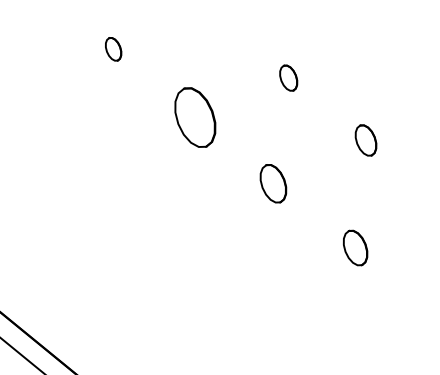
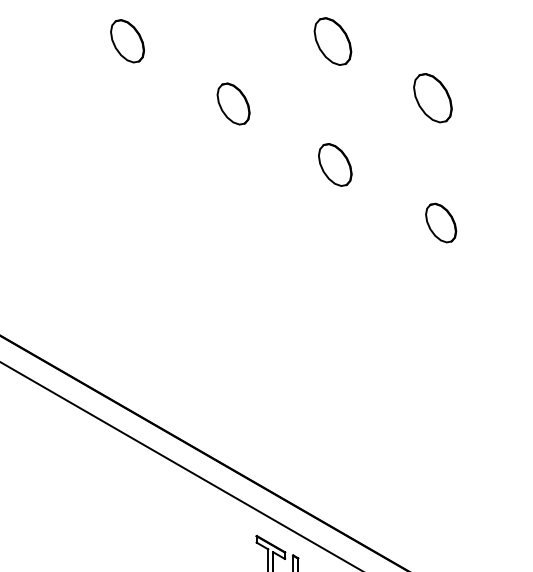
part: (113, 49) -> (127, 41), size x1.67
part: (288, 78) -> (332, 41), size x1.67
part: (195, 117) -> (233, 103), size x0.62
part: (365, 140) -> (432, 98), size x1.43

